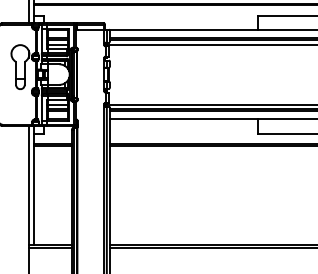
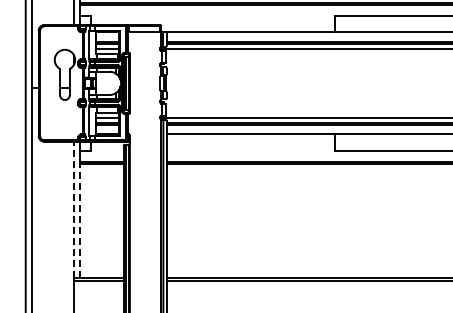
line: (28, 185) -> (74, 209), solid -> dashed
line: (34, 195) -> (80, 220), solid -> dashed

